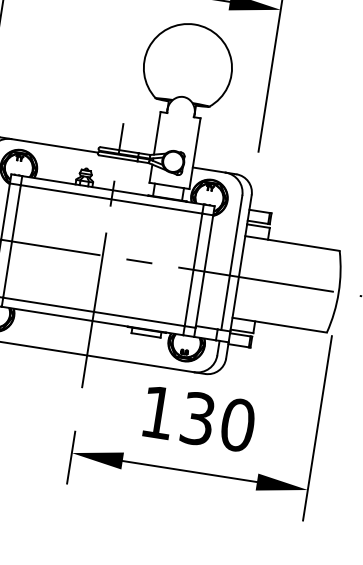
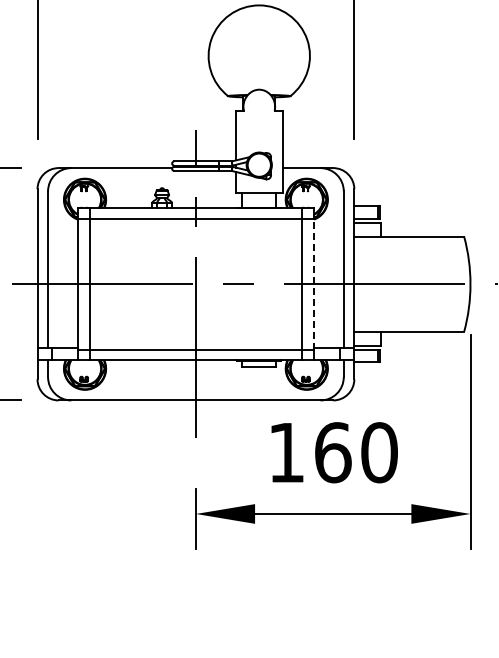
line: (204, 270) -> (314, 283), solid -> dashed
text: (198, 418) -> (333, 452), 130 -> 160

